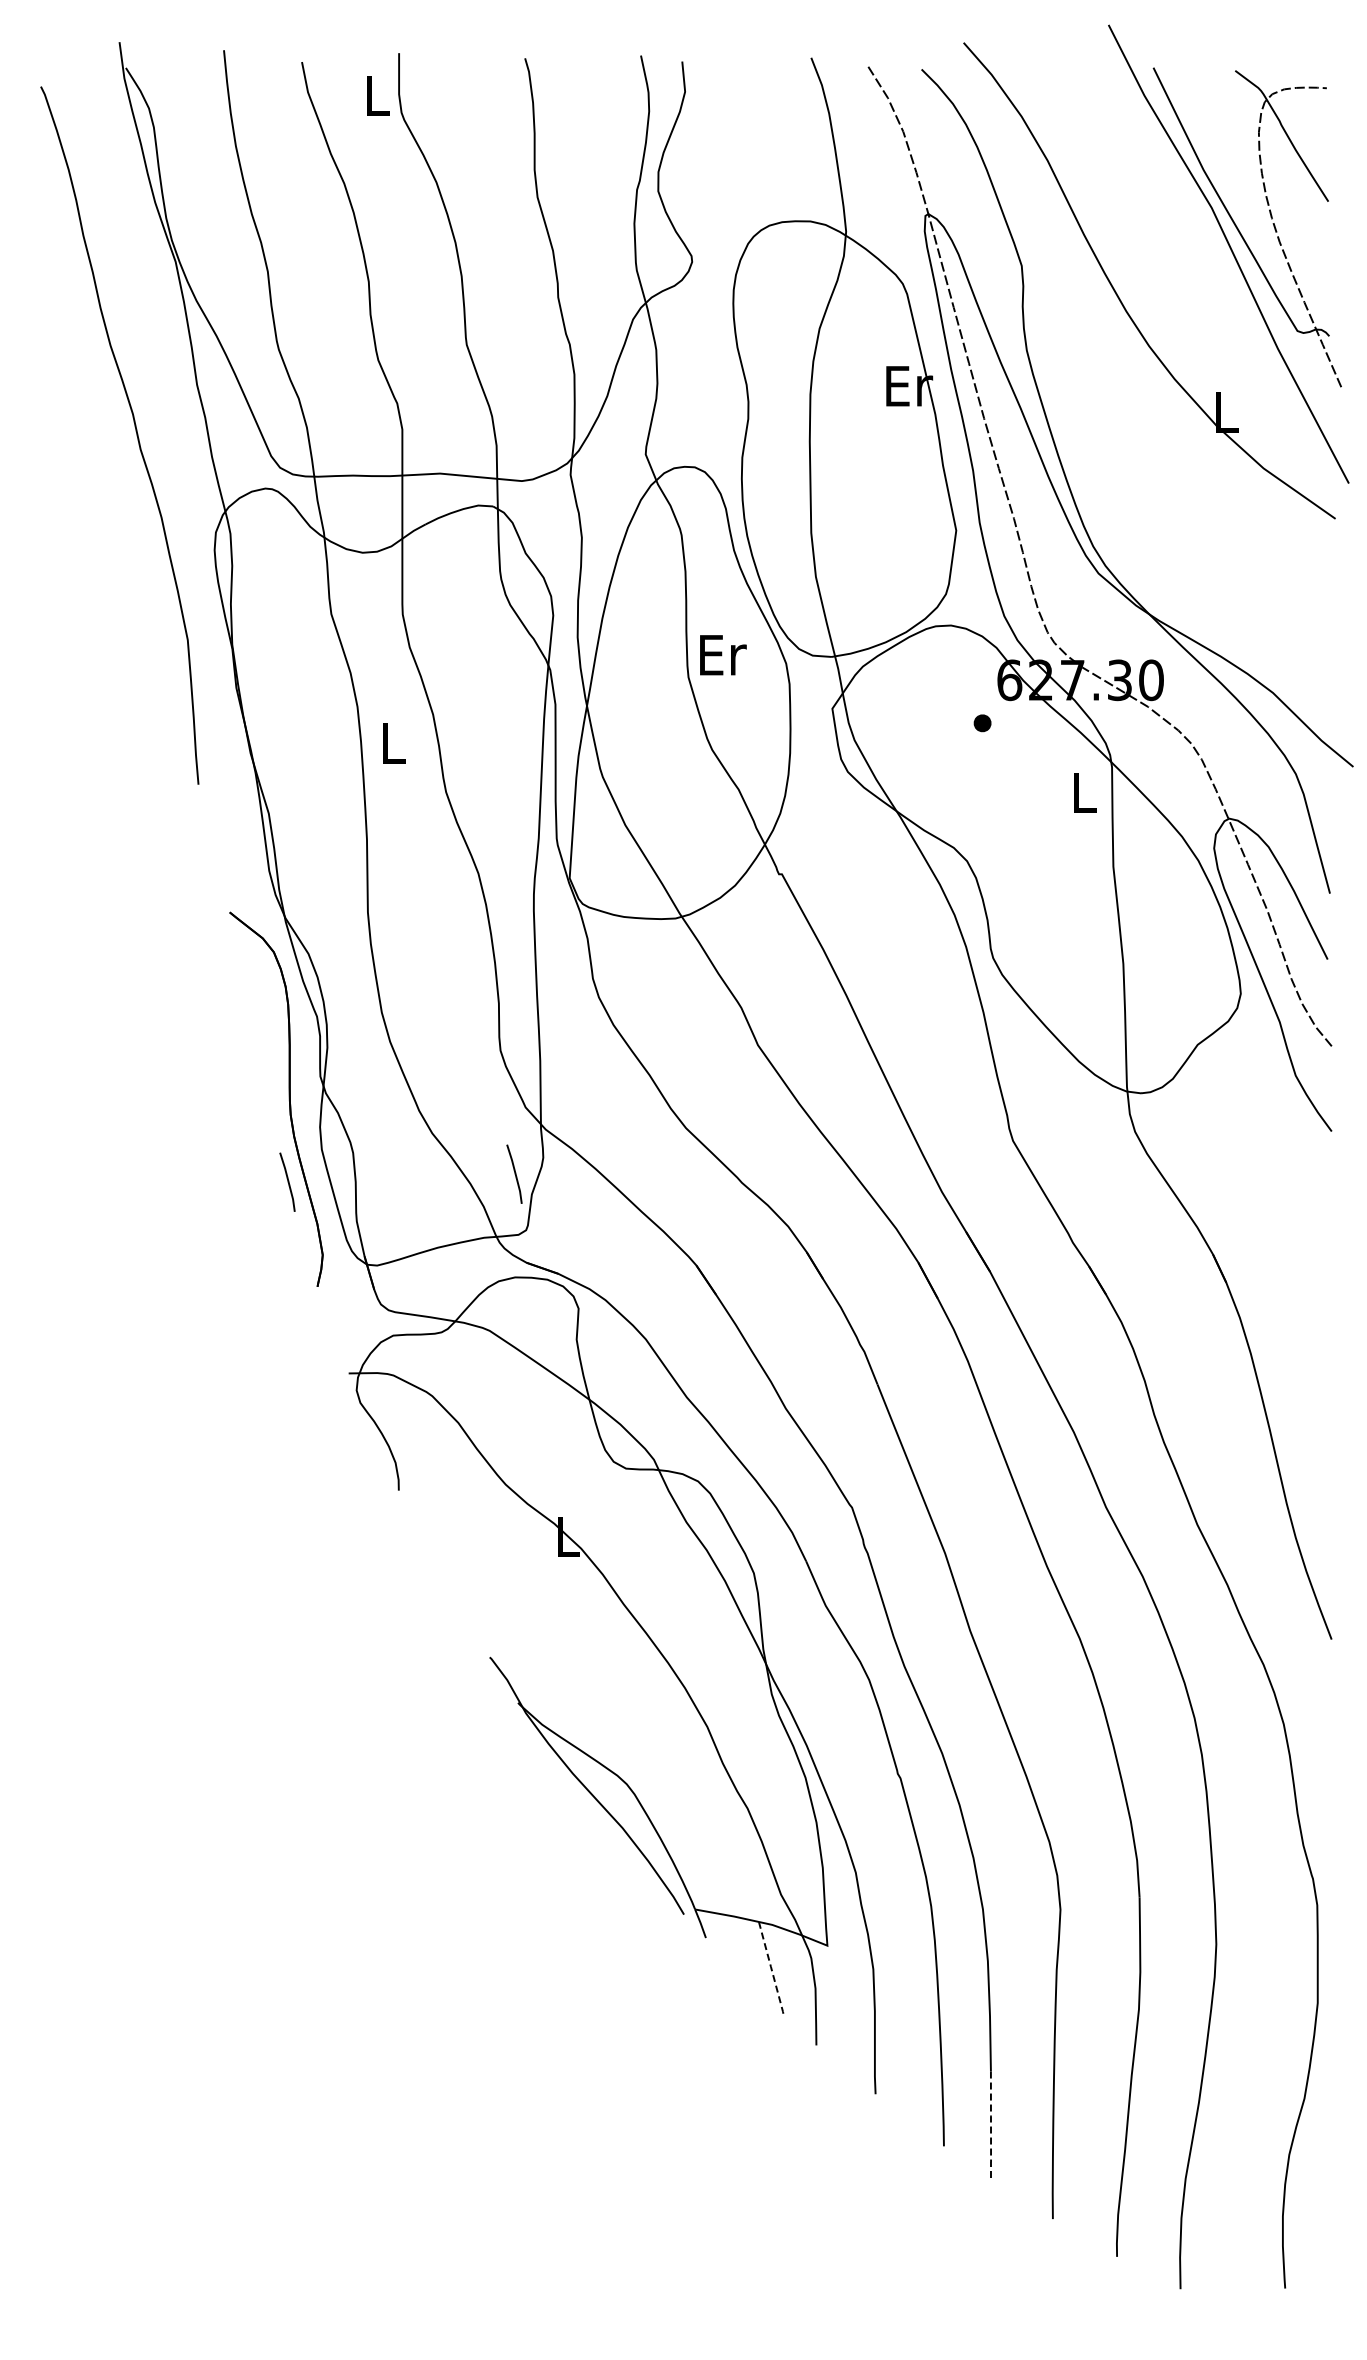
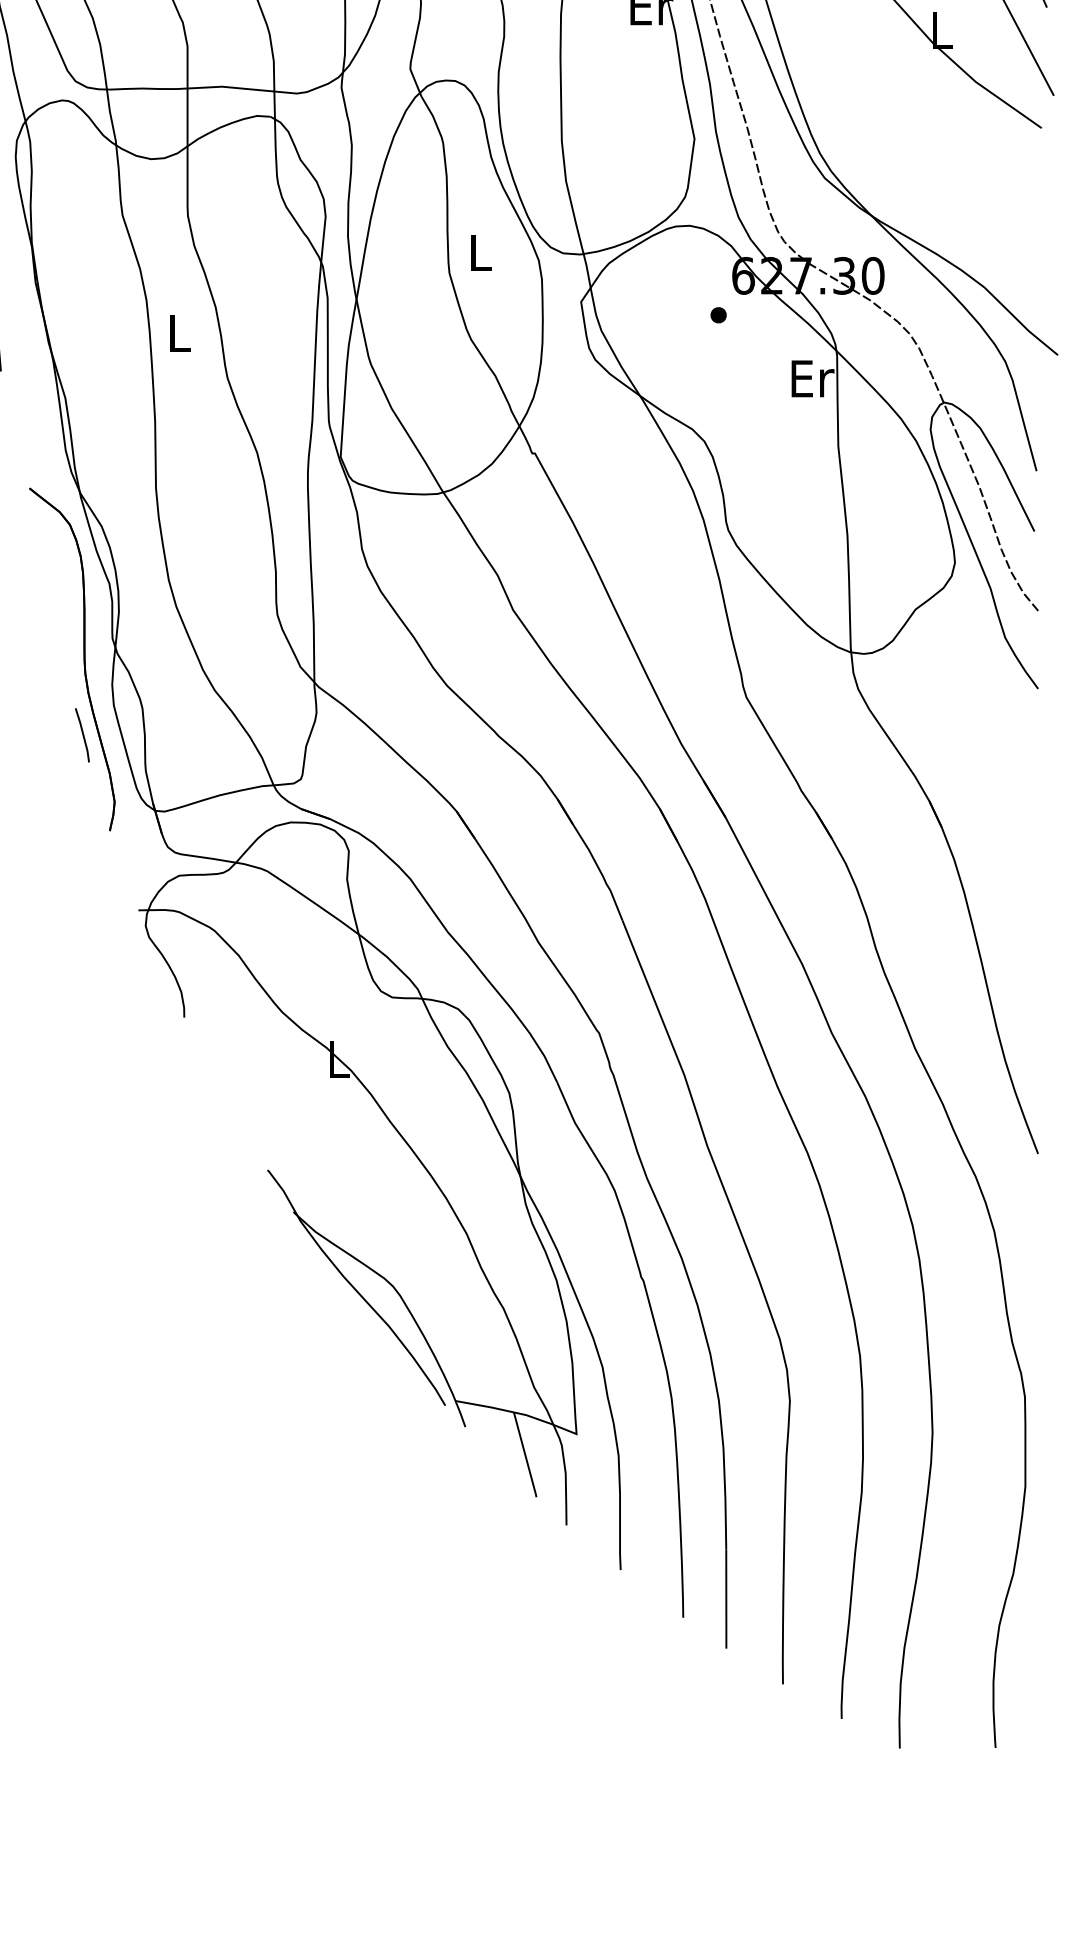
text: (723, 655) -> (481, 253), Er -> L
text: (1085, 792) -> (812, 378), L -> Er
line: (514, 1173) -> (290, 727), removed
line: (771, 1968) -> (525, 1455), dashed -> solid
line: (991, 2125) -> (726, 1598), dashed -> solid

